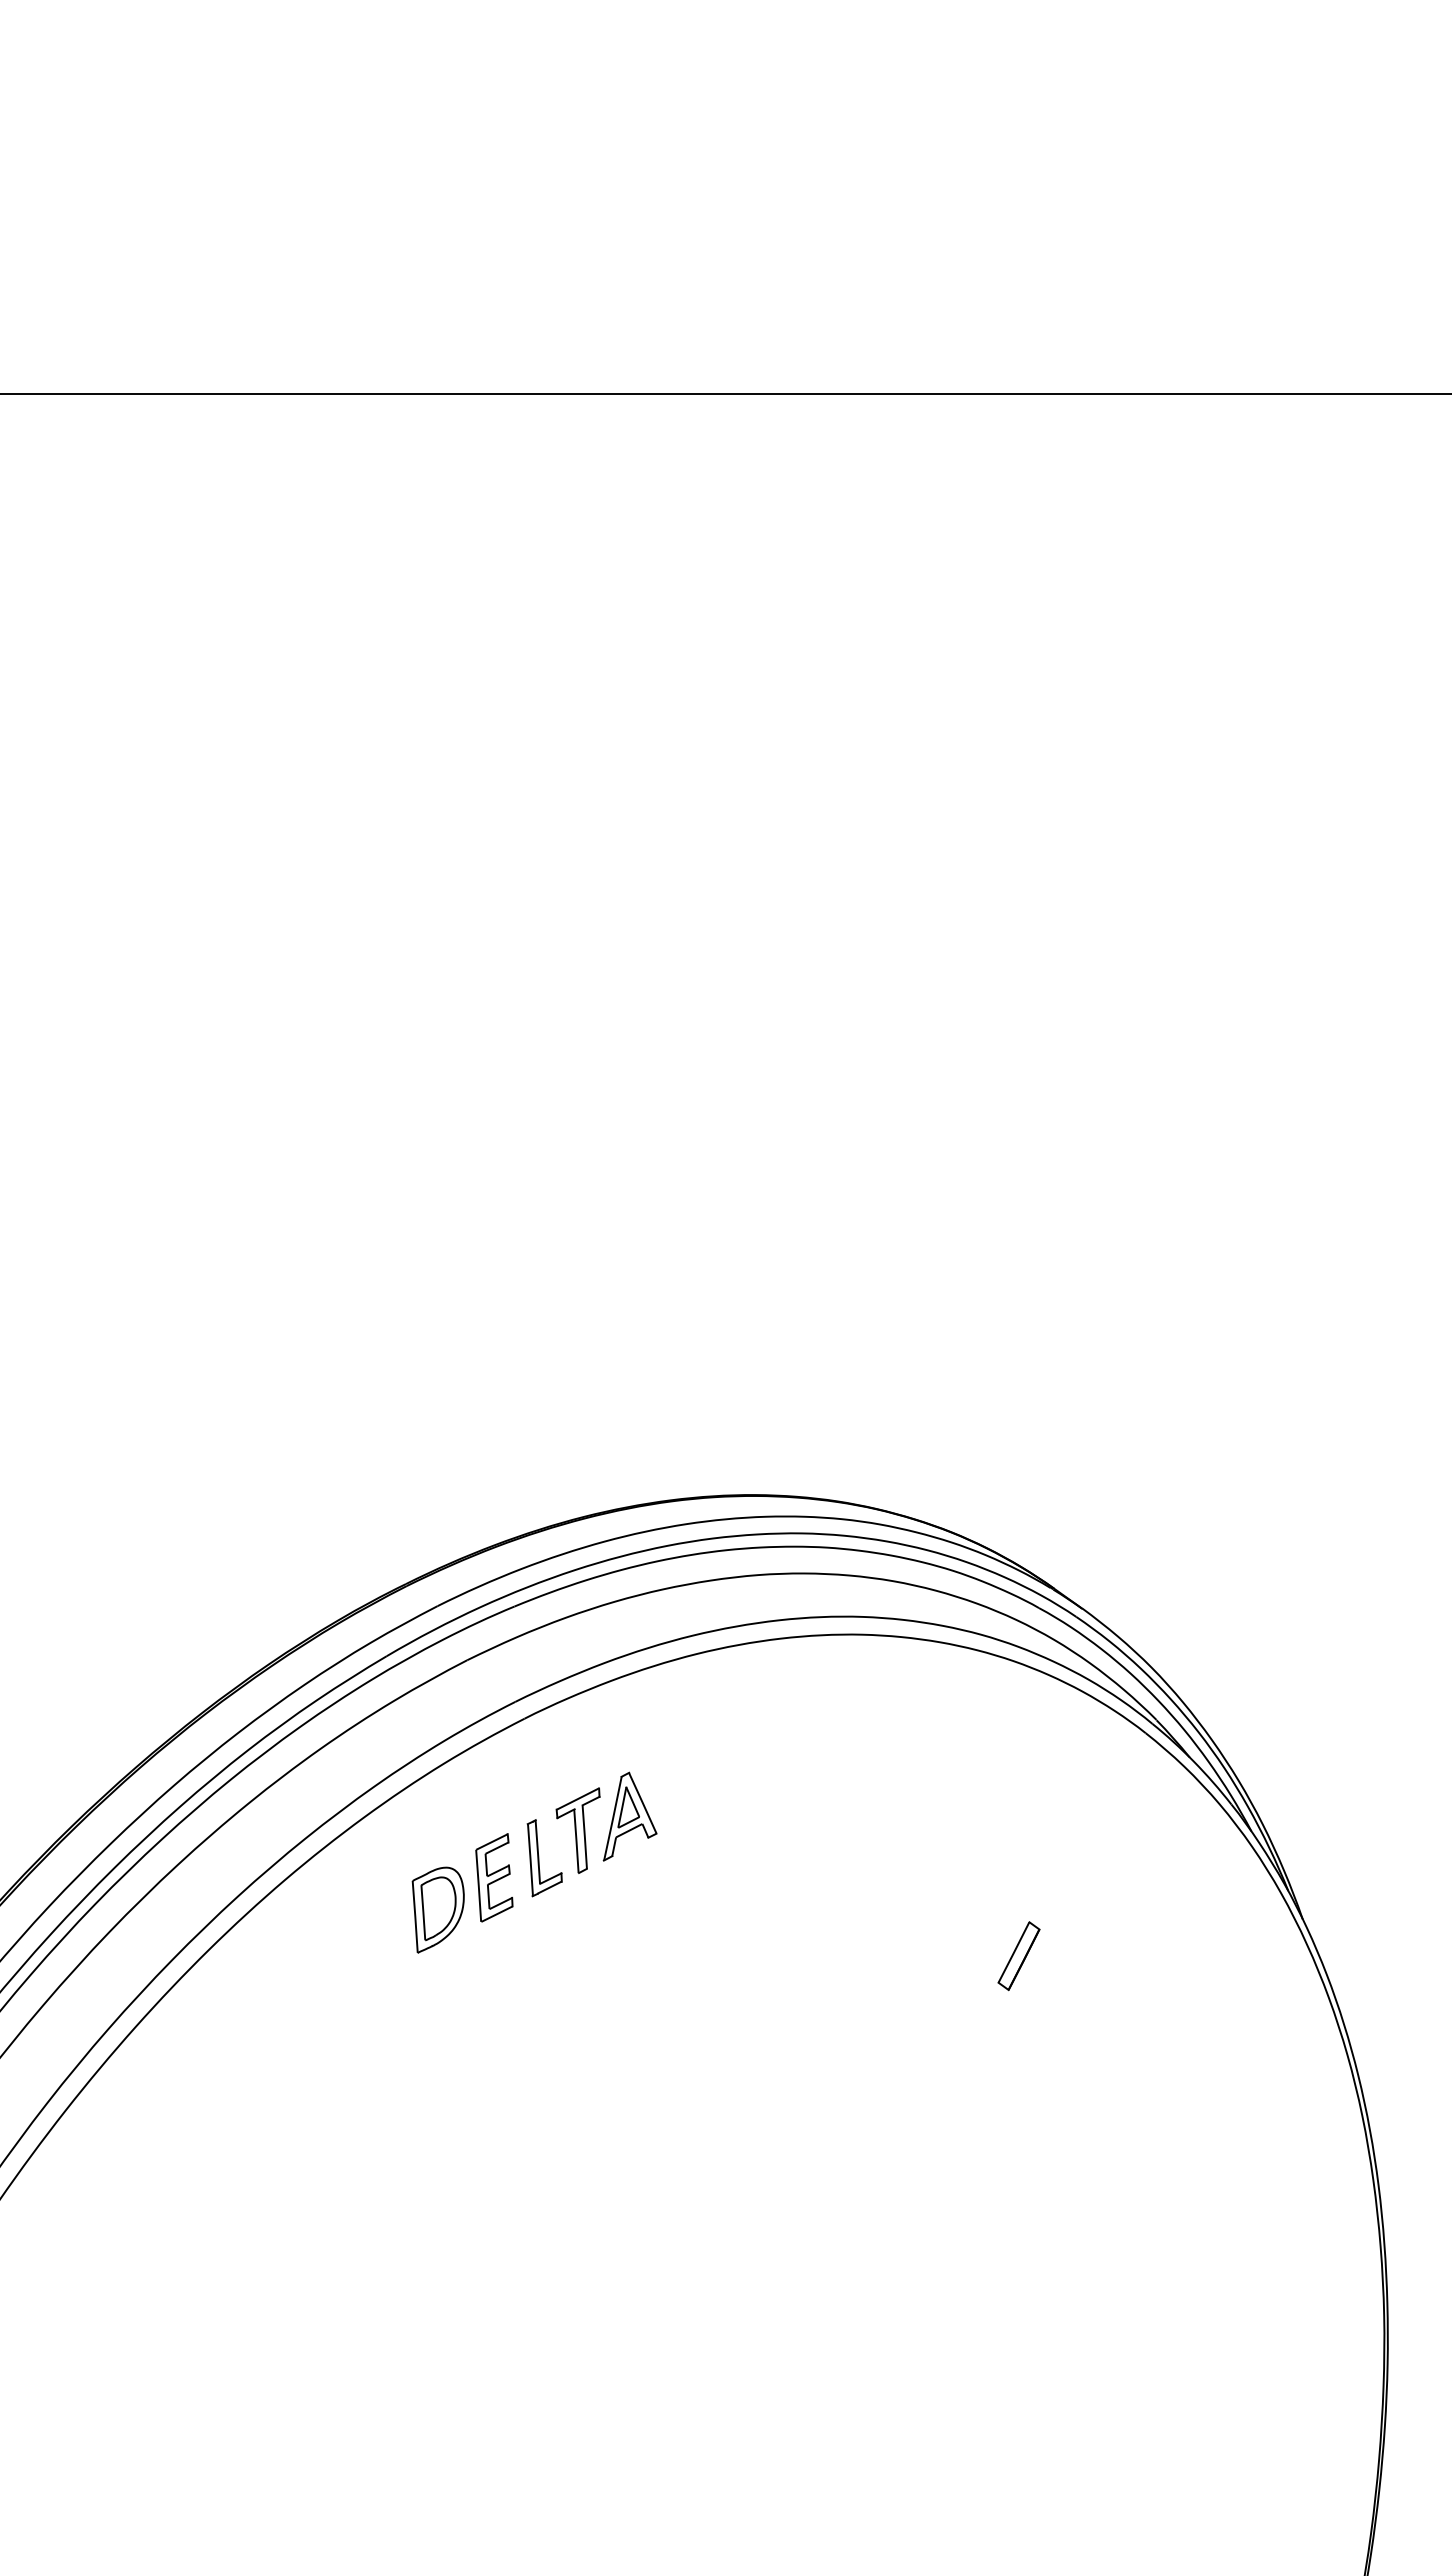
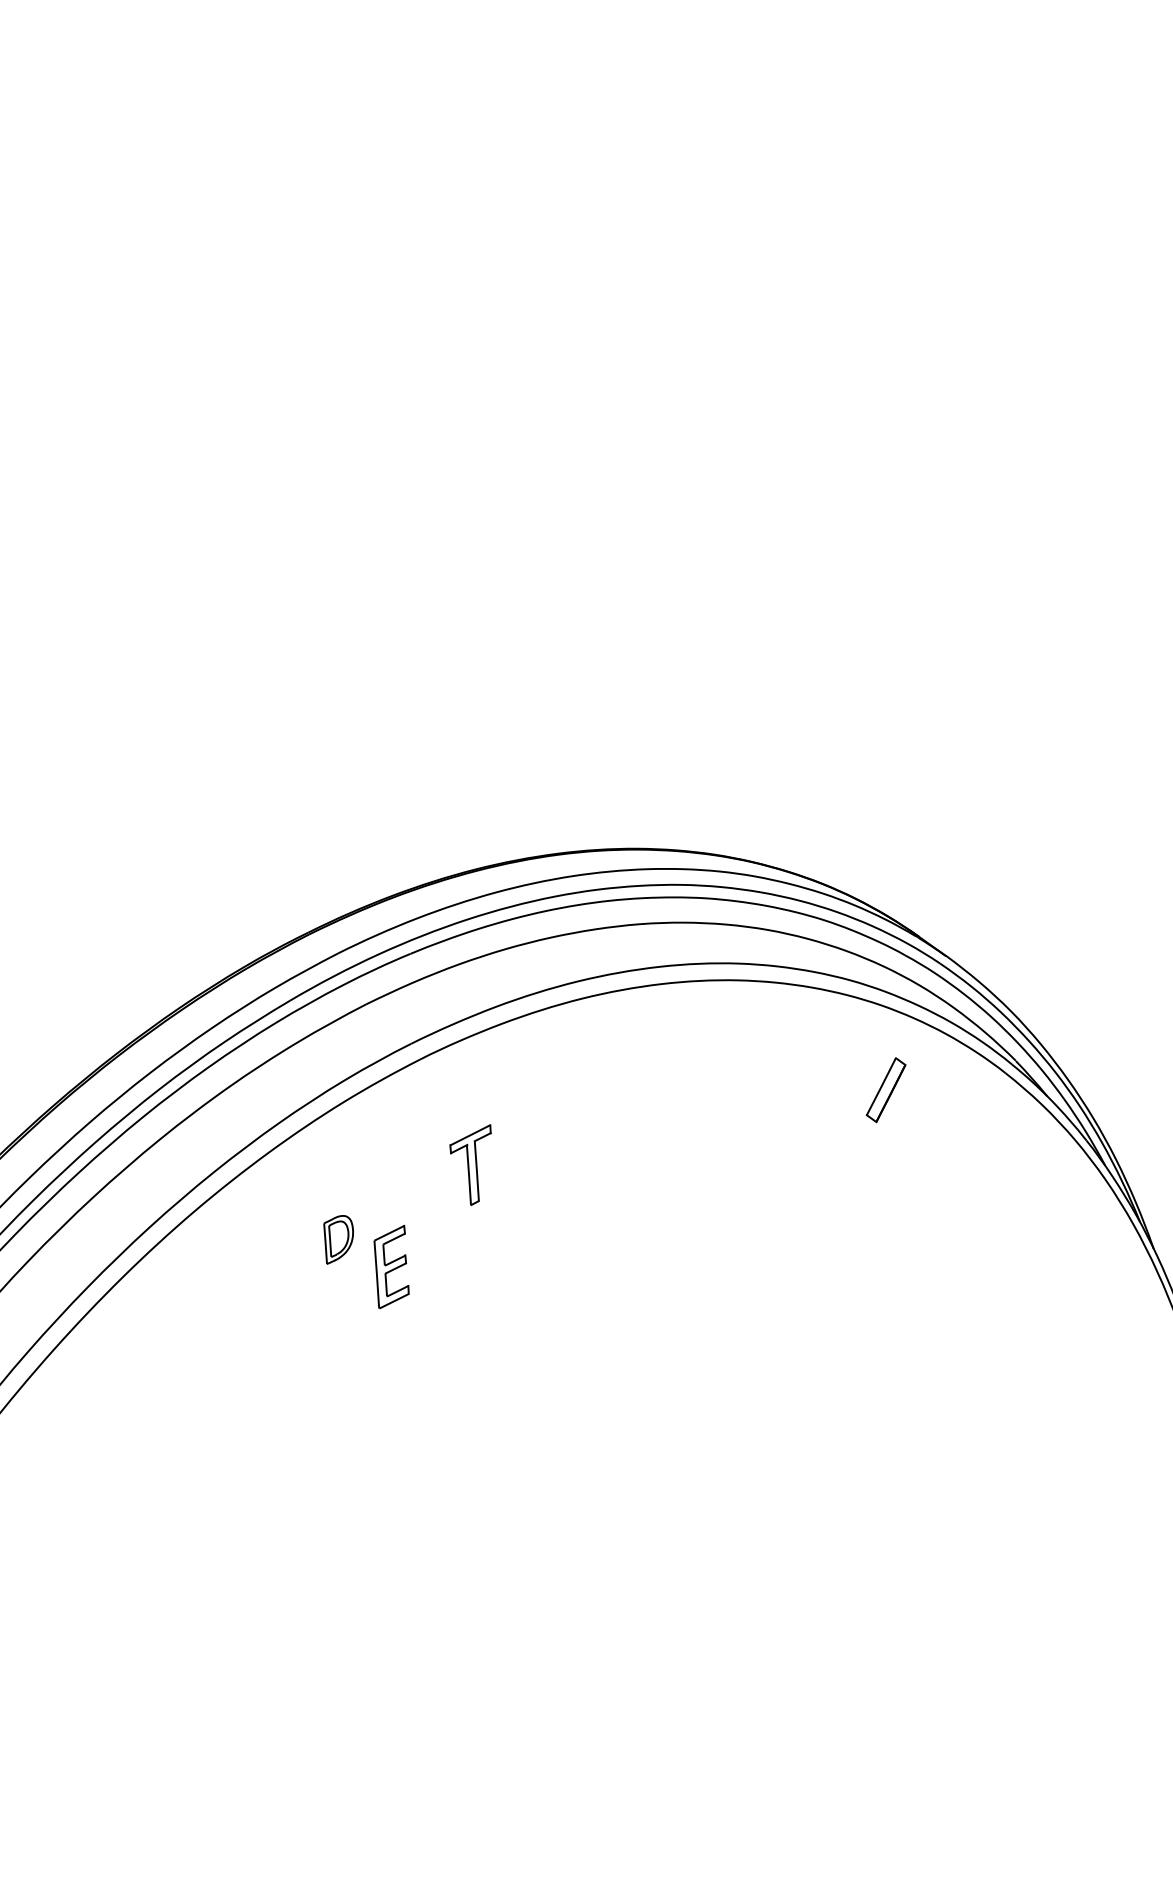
part: (629, 1816) -> (518, 1151), removed
part: (544, 1858) -> (438, 1191), removed
part: (494, 1877) -> (391, 1266), moved
part: (437, 1909) -> (338, 1239), size x0.6
part: (1018, 1956) -> (885, 1090), moved

